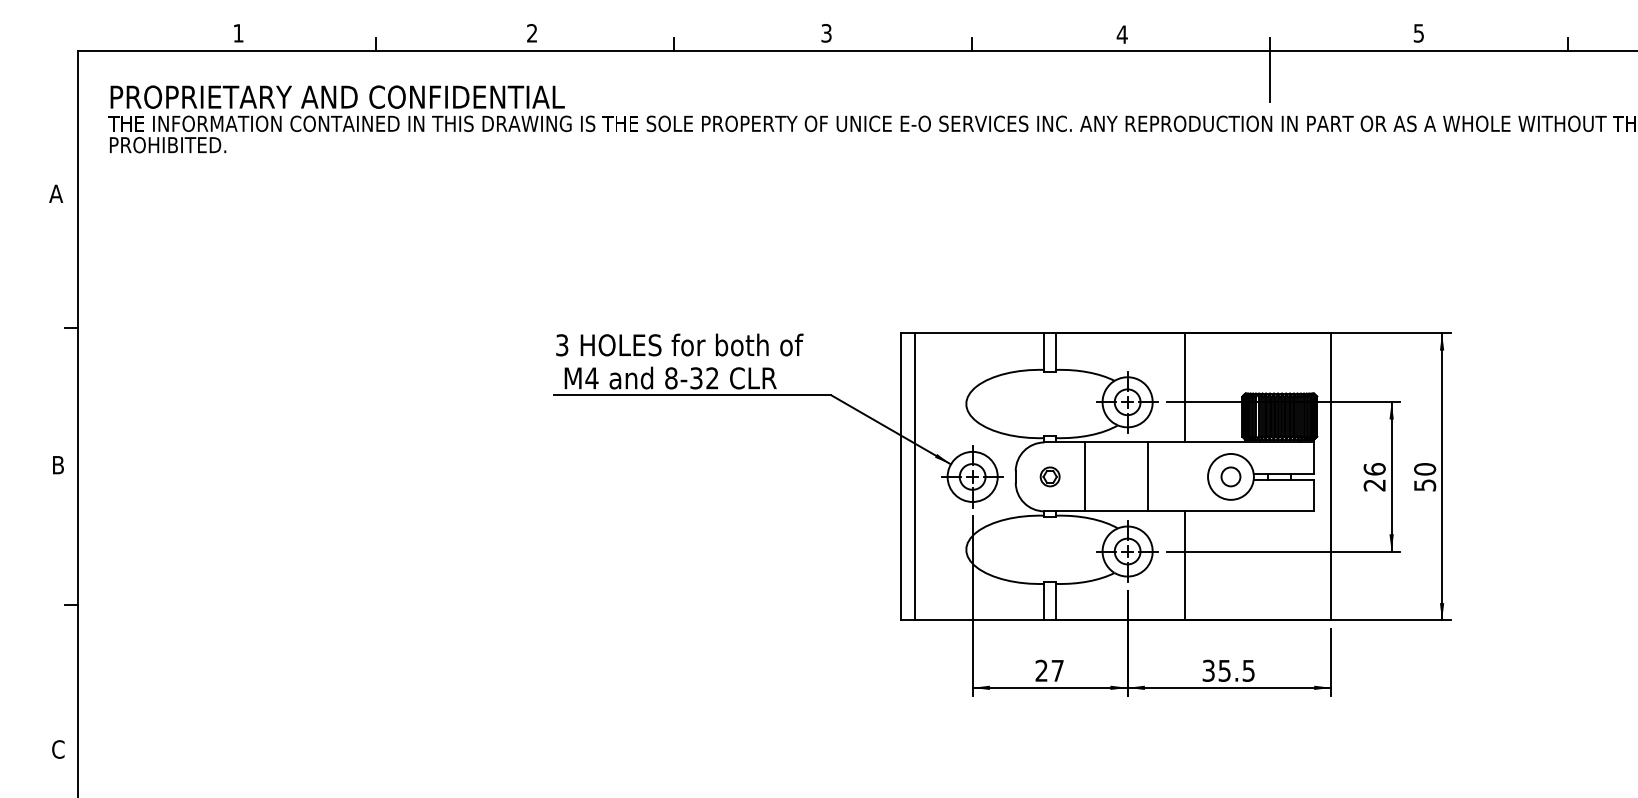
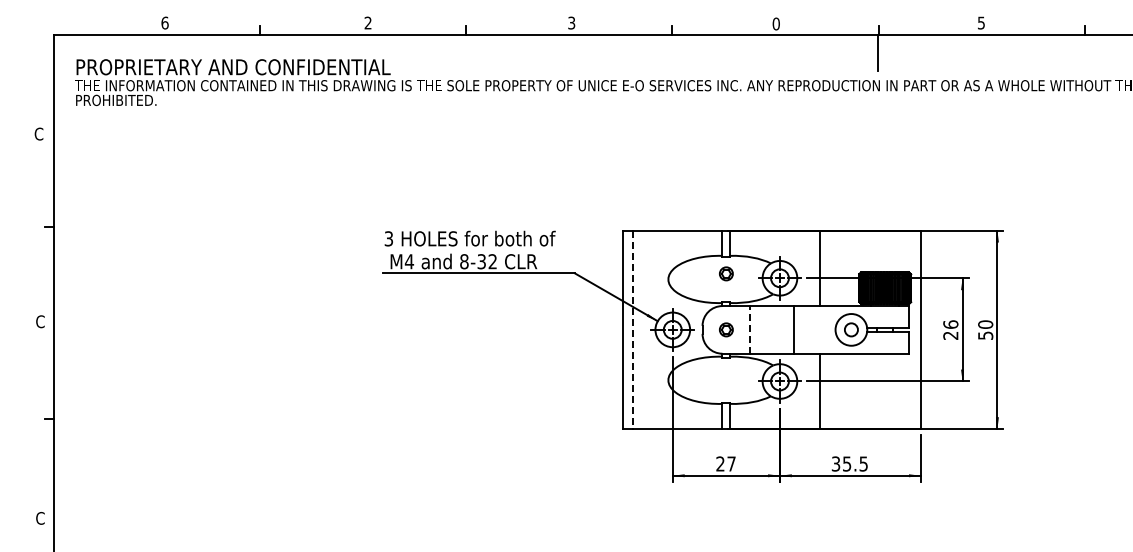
text: (237, 32) -> (164, 22), 1 -> 6
text: (1122, 33) -> (776, 23), 4 -> 0
text: (55, 192) -> (38, 133), A -> C
part: (1050, 395) -> (726, 273), added
text: (58, 464) -> (40, 321), B -> C
line: (1085, 476) -> (750, 329), solid -> dashed
line: (915, 477) -> (633, 330), solid -> dashed

